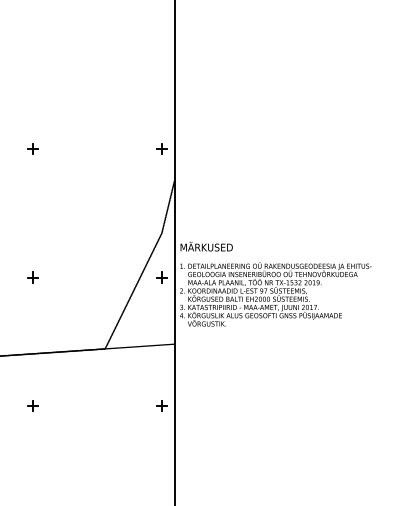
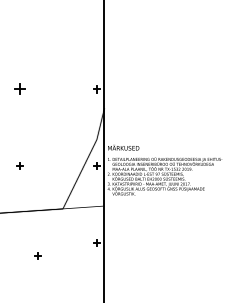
part: (32, 149) -> (19, 89), size x1.6
part: (32, 405) -> (37, 255), moved

